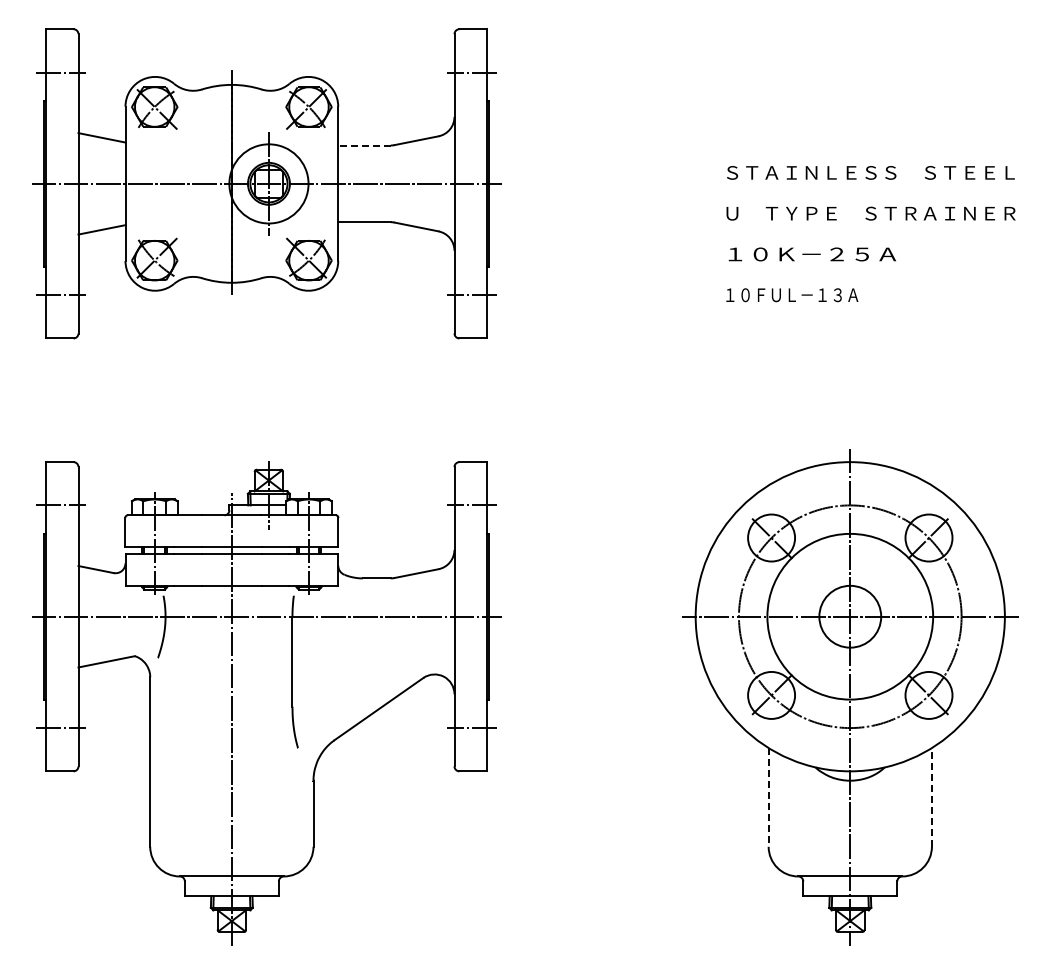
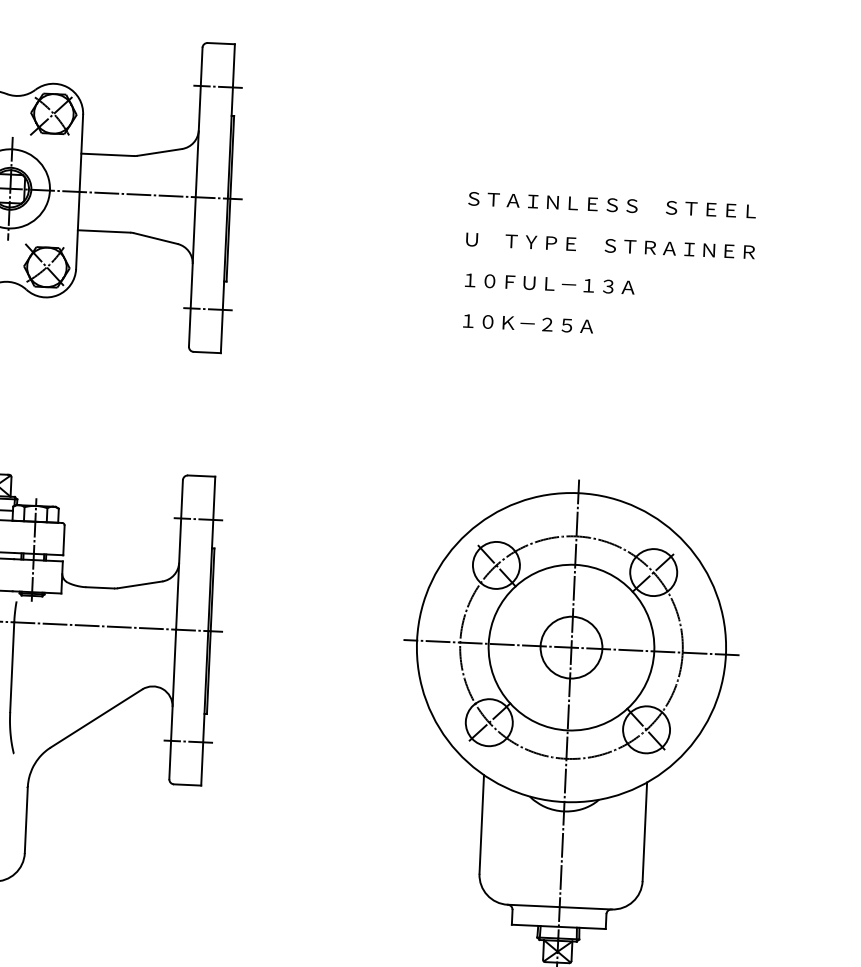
line: (364, 145) -> (107, 154), dashed -> solid
text: (811, 254) -> (549, 284), １０Ｋ－２５Ａ -> １０ＦＵＬ－１３Ａ
text: (792, 295) -> (528, 324), １０ＦＵＬ－１３Ａ -> １０Ｋ－２５Ａ
line: (931, 796) -> (644, 830), dashed -> solid
line: (768, 797) -> (481, 824), dashed -> solid

